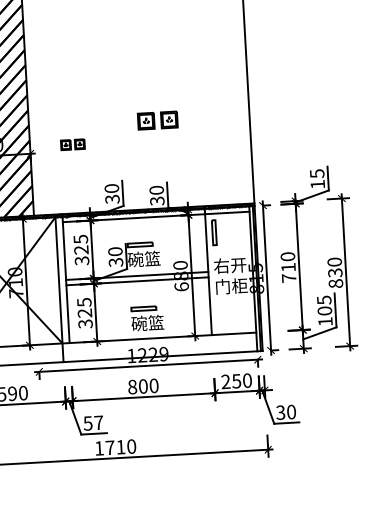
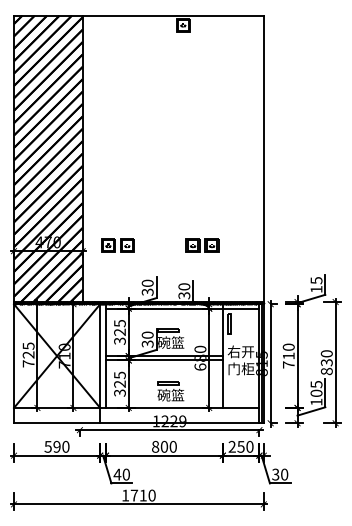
part: (157, 120) -> (202, 245), moved
part: (72, 144) -> (117, 245), size x1.67
text: (92, 423) -> (121, 474), 57 -> 40

